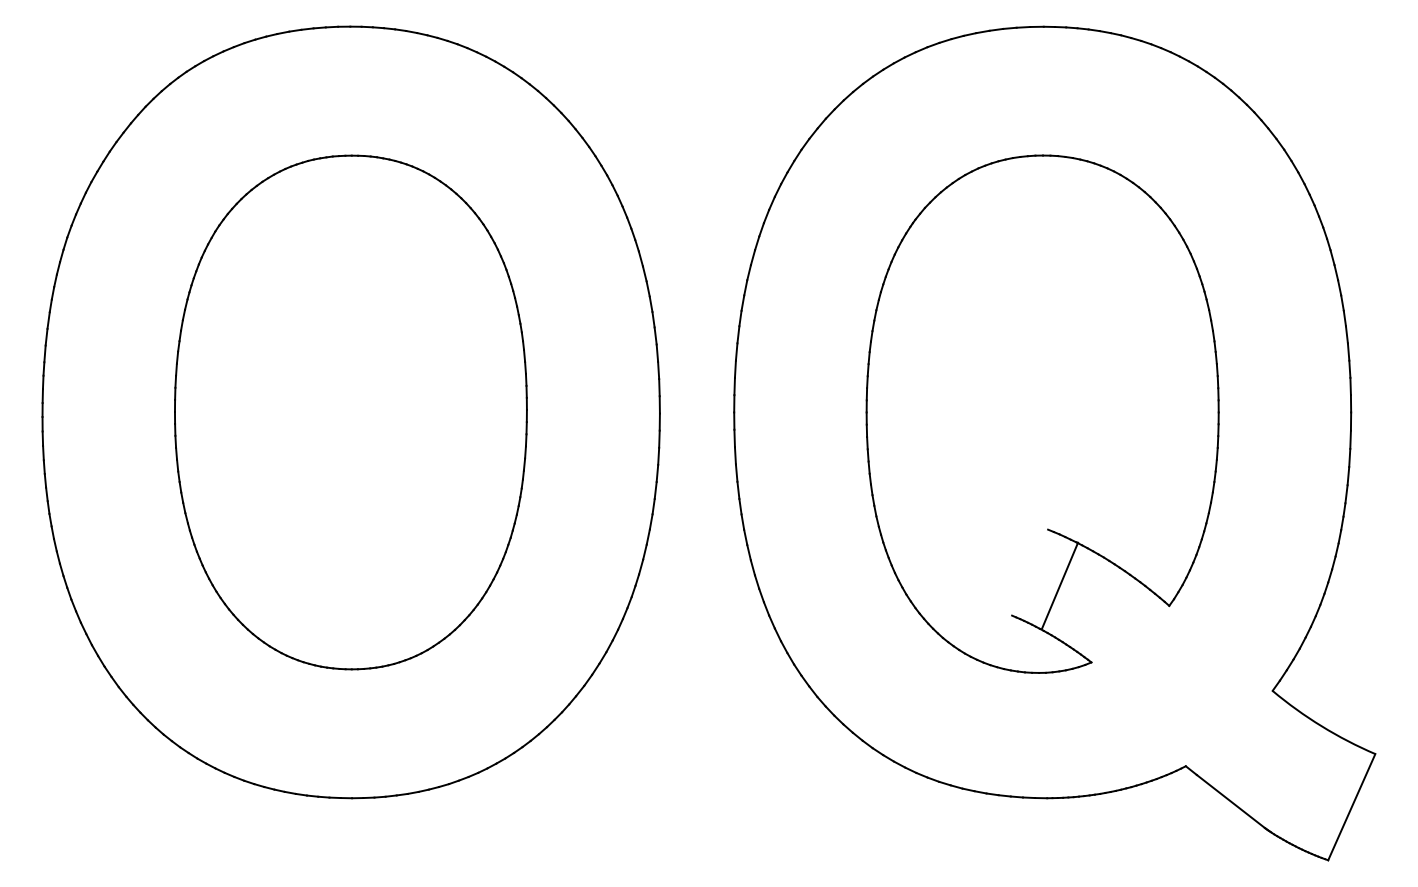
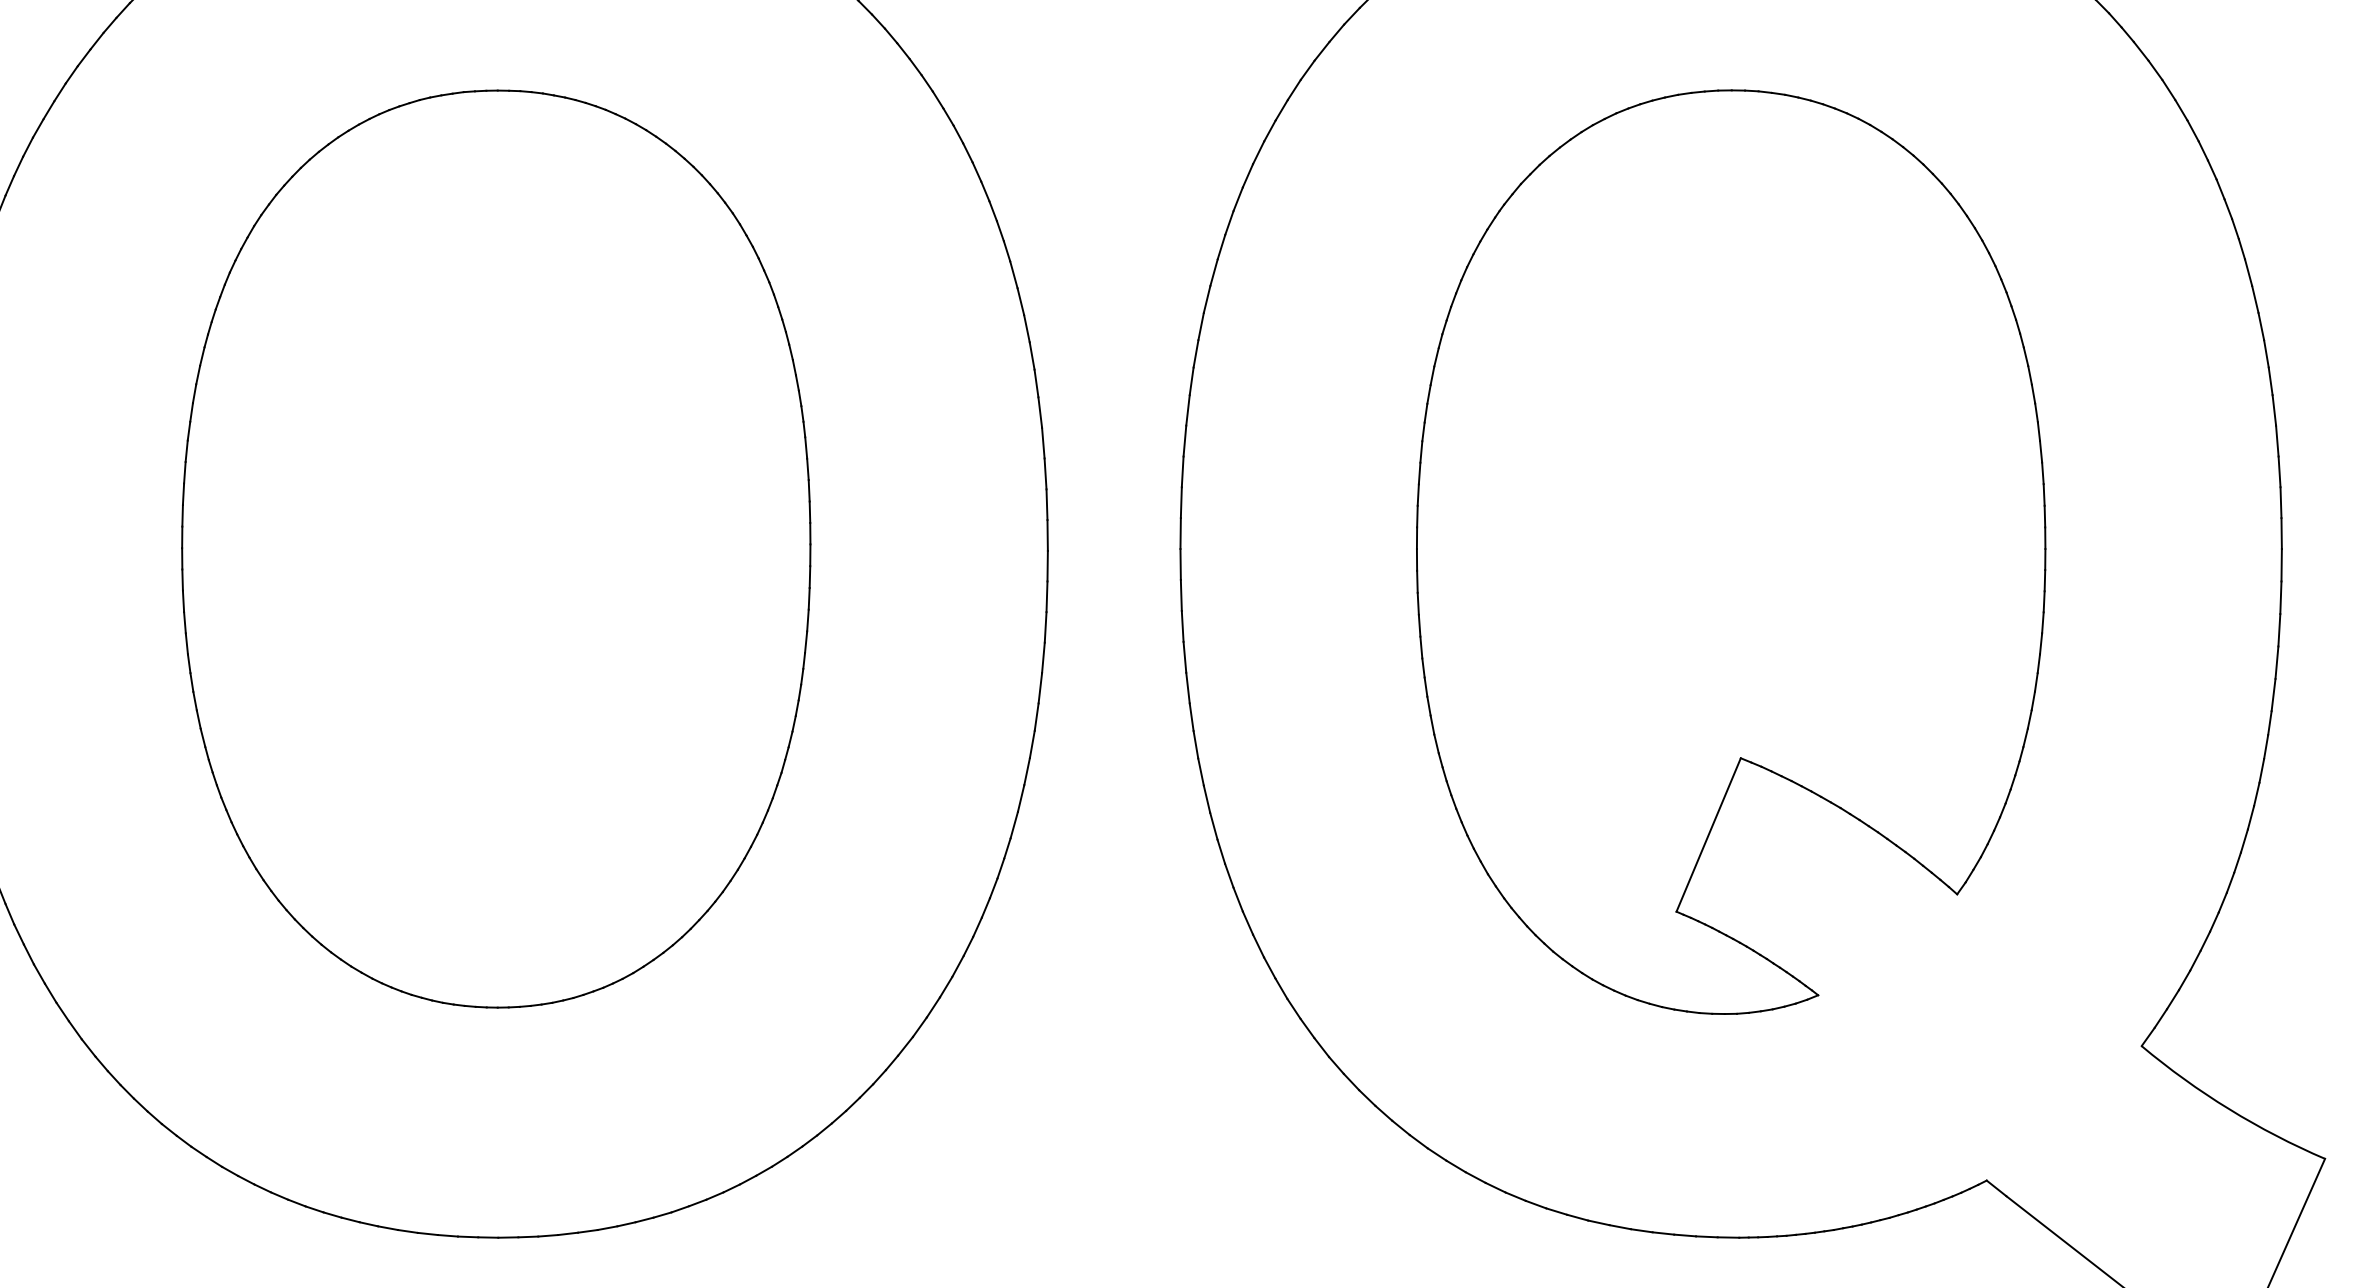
line: (1060, 585) -> (1709, 834), moved

